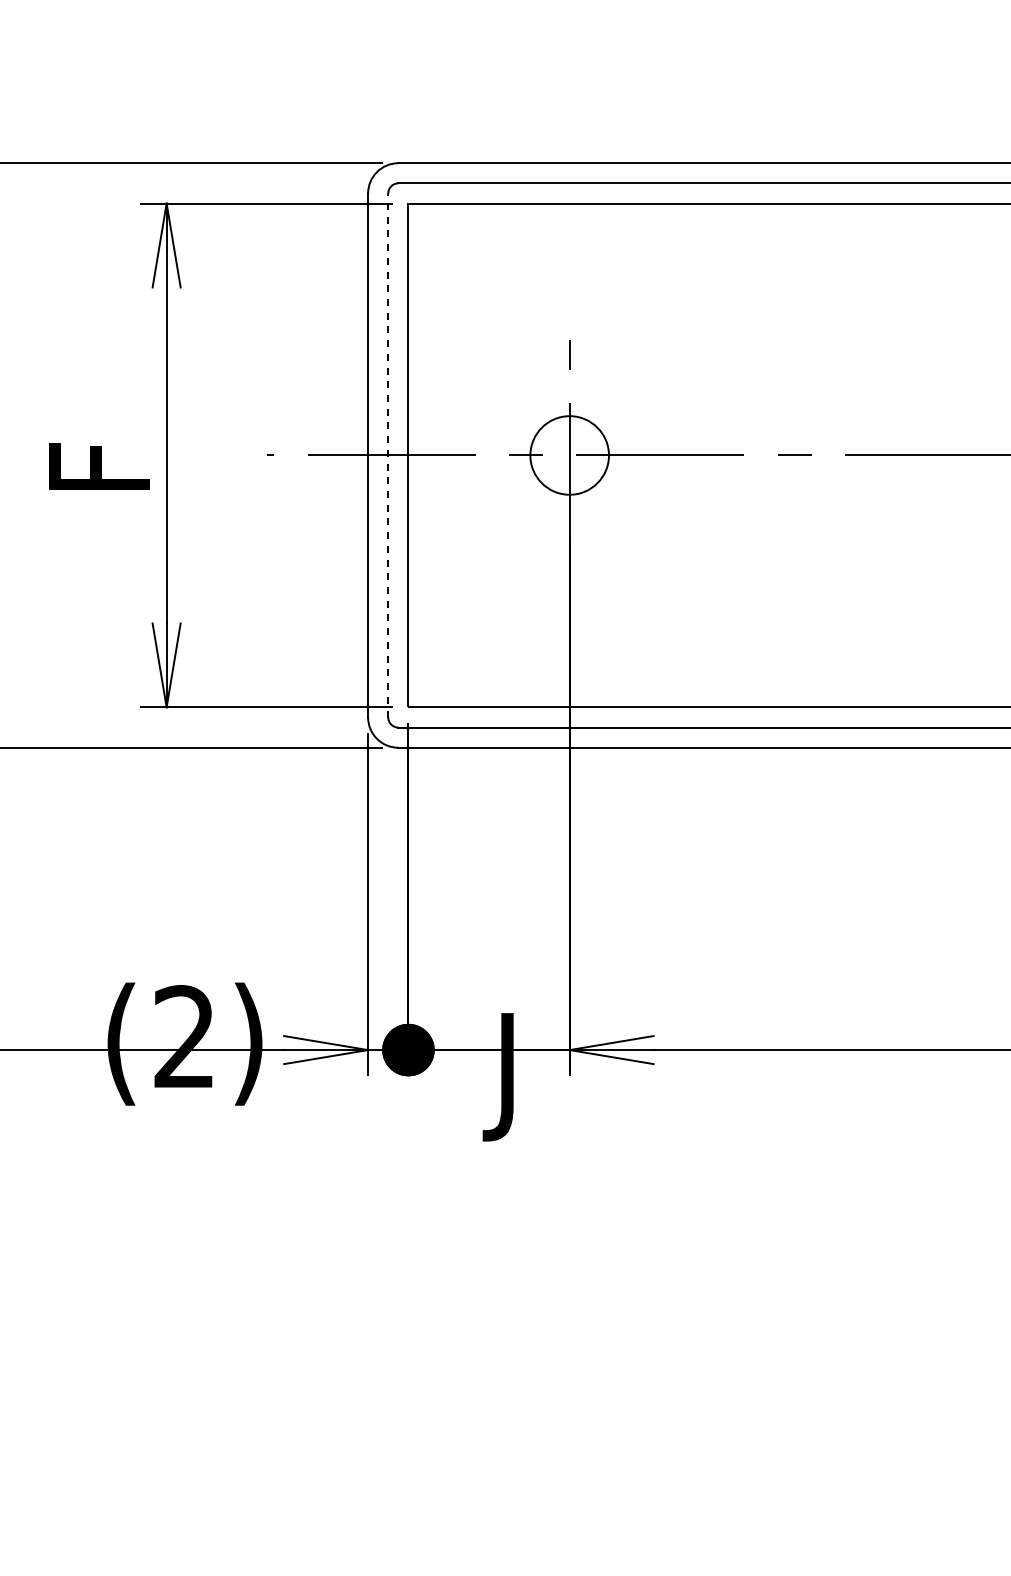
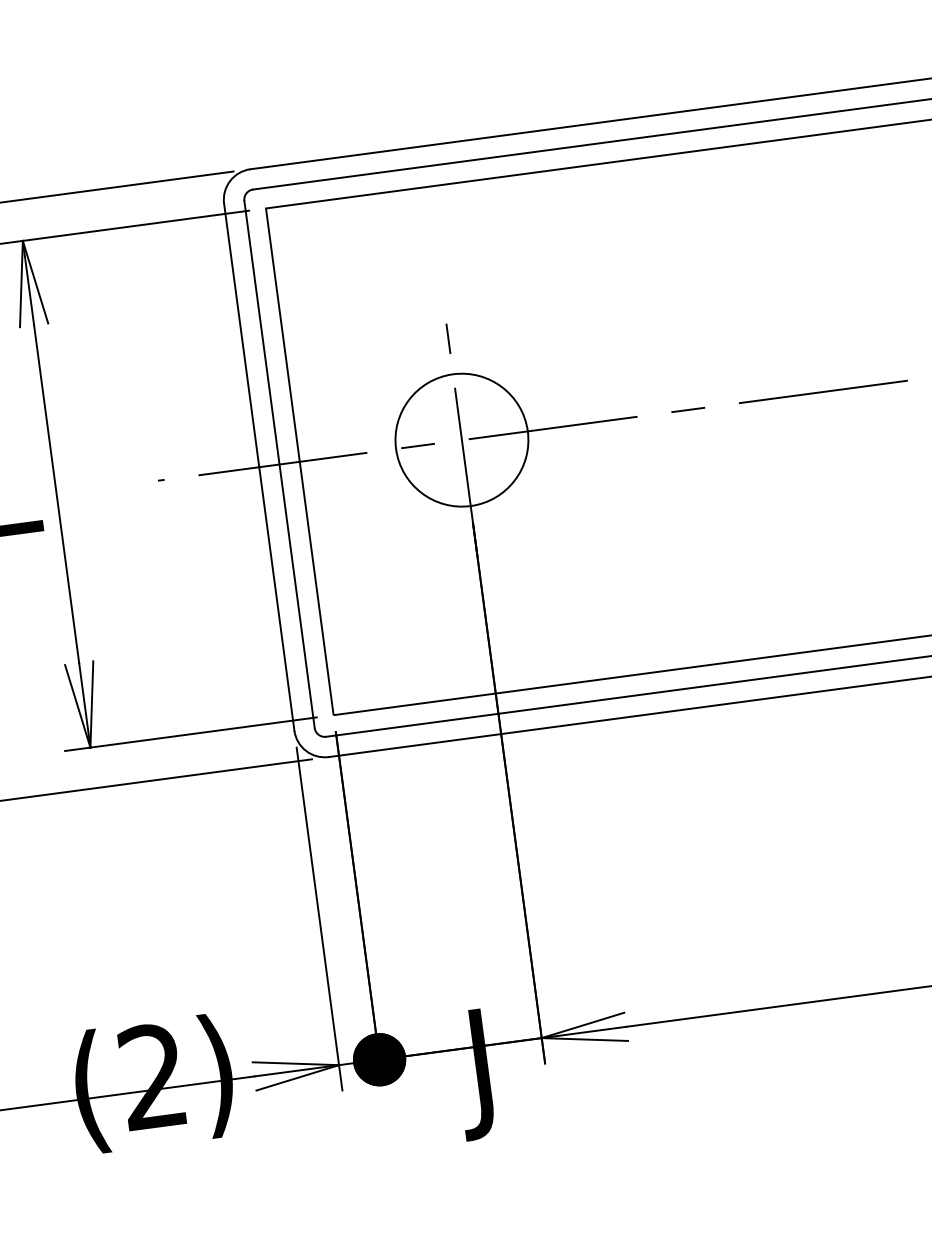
line: (388, 454) -> (279, 463), dashed -> solid
circle: (569, 454) -> (461, 439), size x1.67

